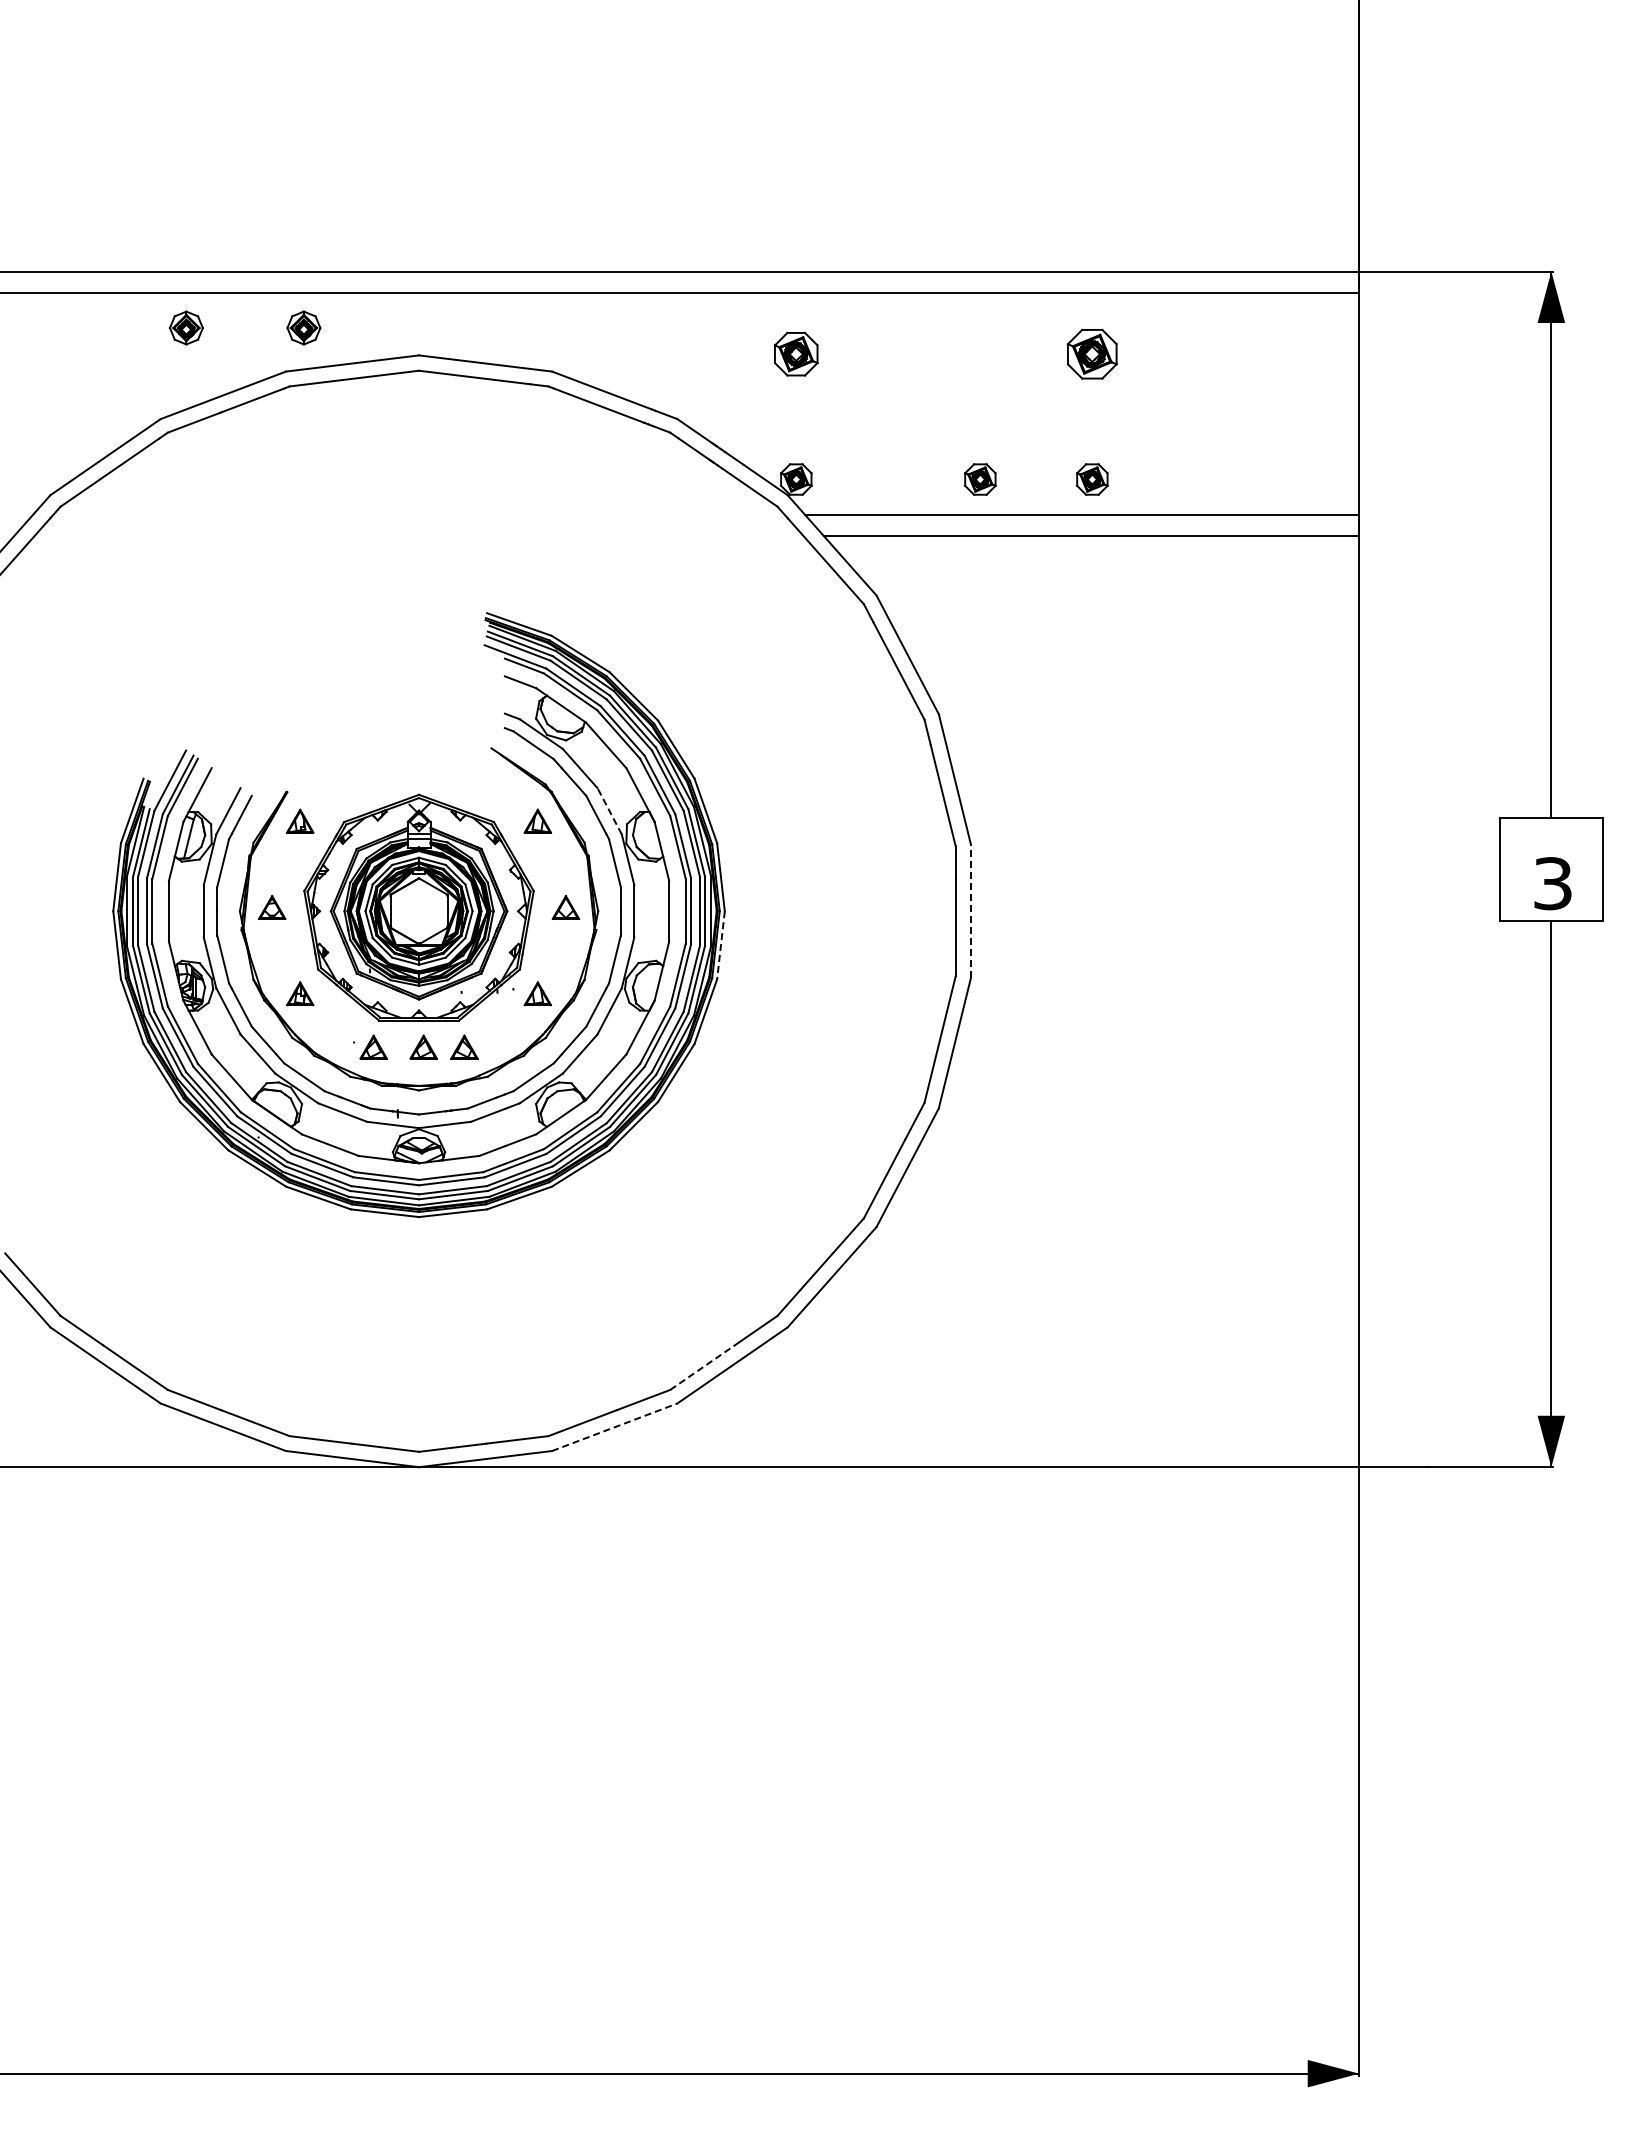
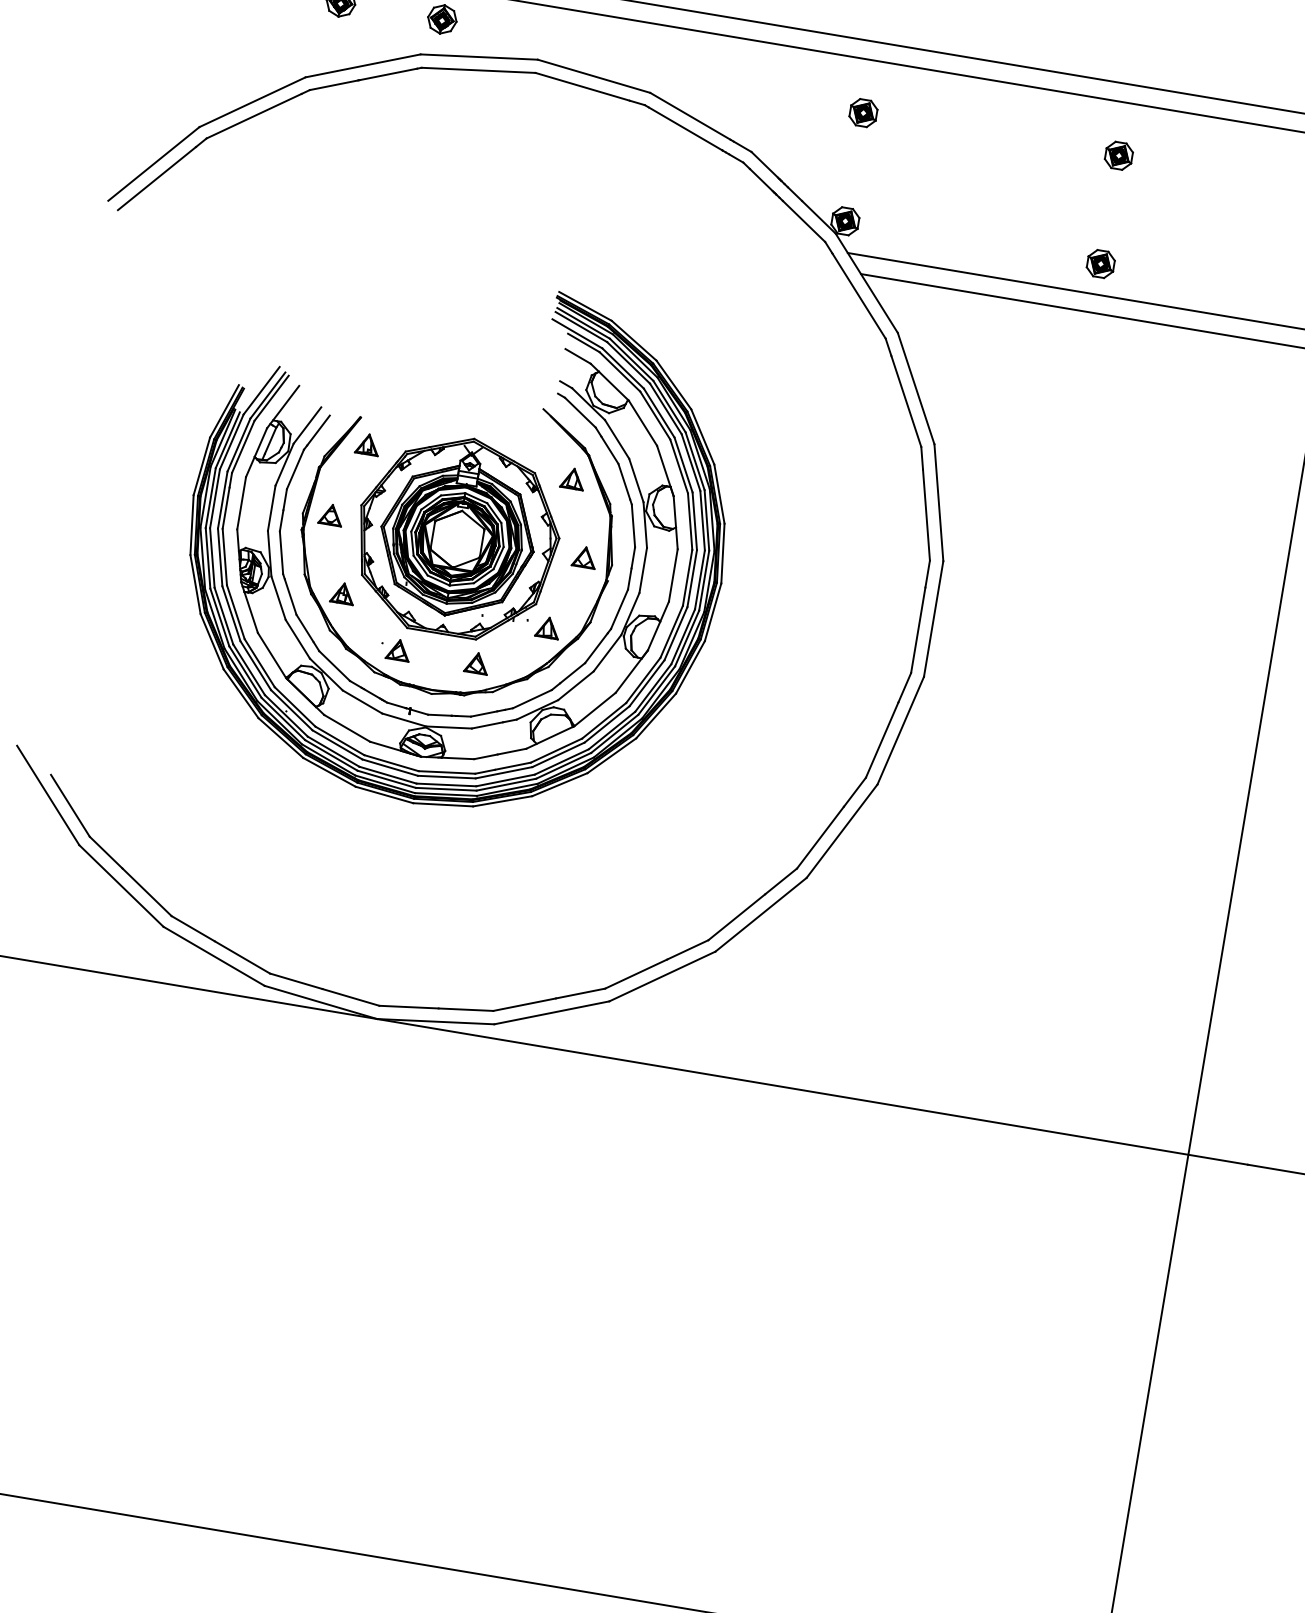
part: (796, 353) -> (863, 112), size x0.71
part: (1092, 353) -> (1119, 155), size x0.62
part: (980, 479) -> (1004, 247), removed
line: (609, 810) -> (636, 479), dashed -> solid
line: (970, 910) -> (933, 618), dashed -> solid
line: (720, 945) -> (712, 612), dashed -> solid
part: (423, 1046) -> (441, 656), removed
line: (702, 1367) -> (636, 973), dashed -> solid
line: (615, 1427) -> (552, 1013), dashed -> solid

